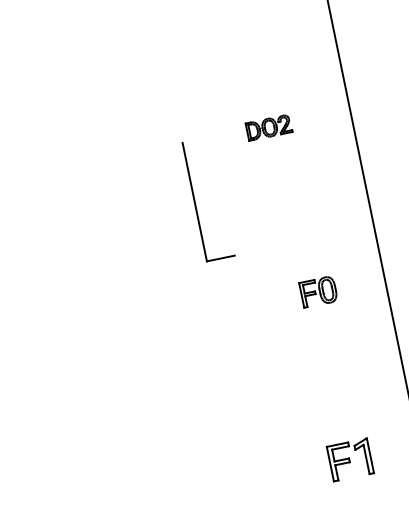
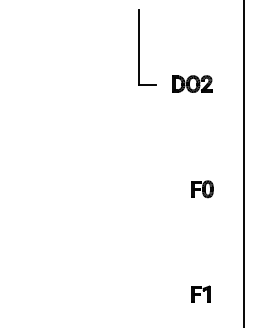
part: (268, 126) -> (192, 83), size x1.43
part: (196, 201) -> (139, 47), moved
part: (349, 458) -> (200, 293), size x0.71

